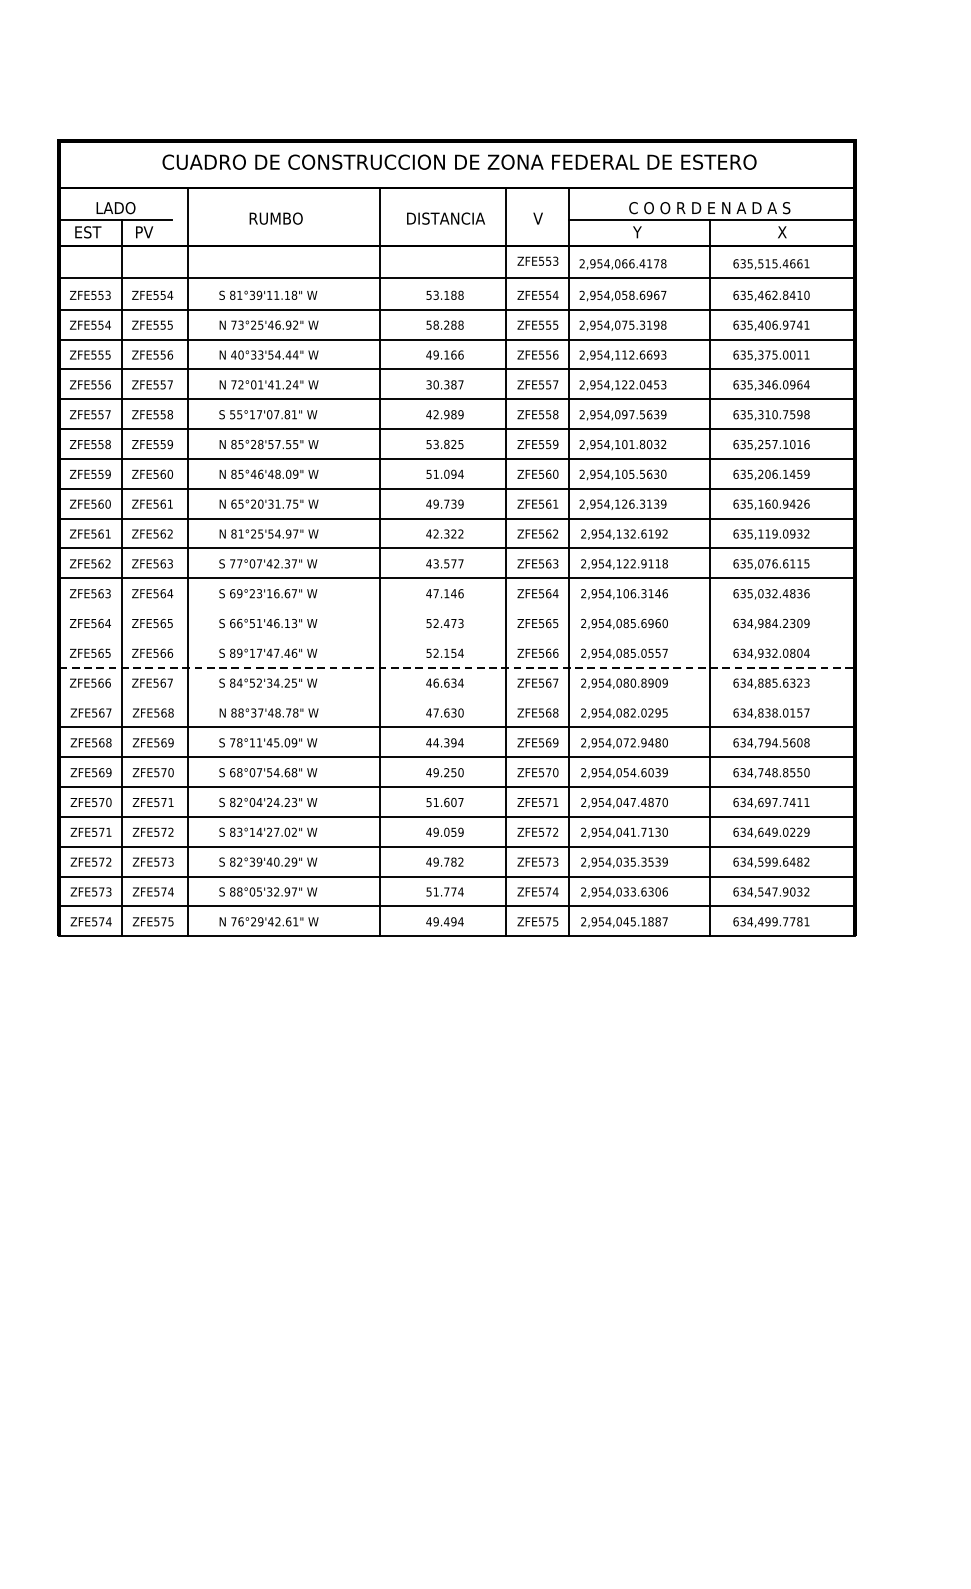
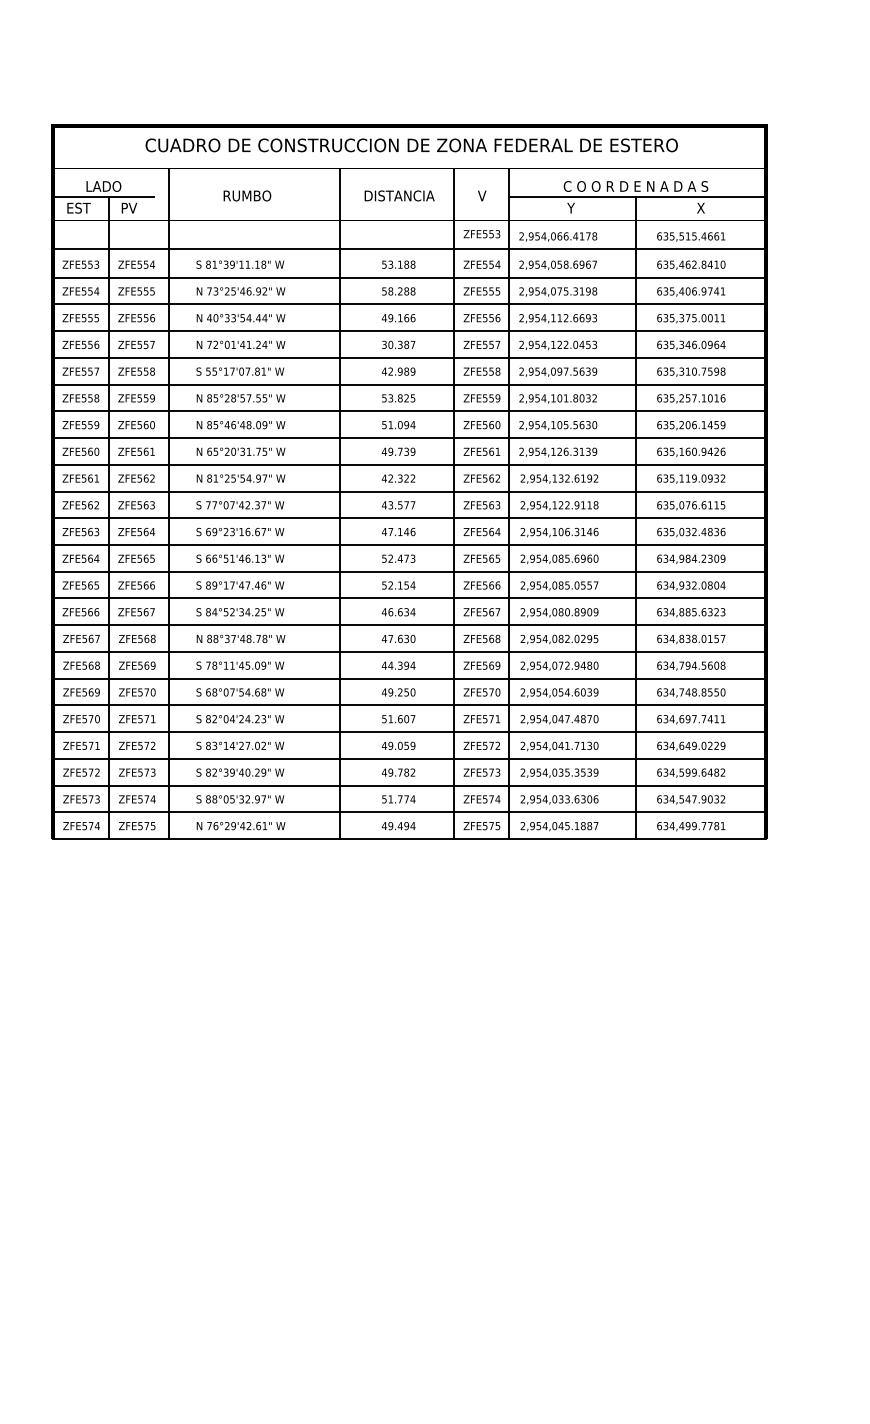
line: (457, 608) -> (409, 545), added
line: (457, 637) -> (409, 571), added
line: (458, 667) -> (410, 598), dashed -> solid
line: (457, 697) -> (409, 625), added

